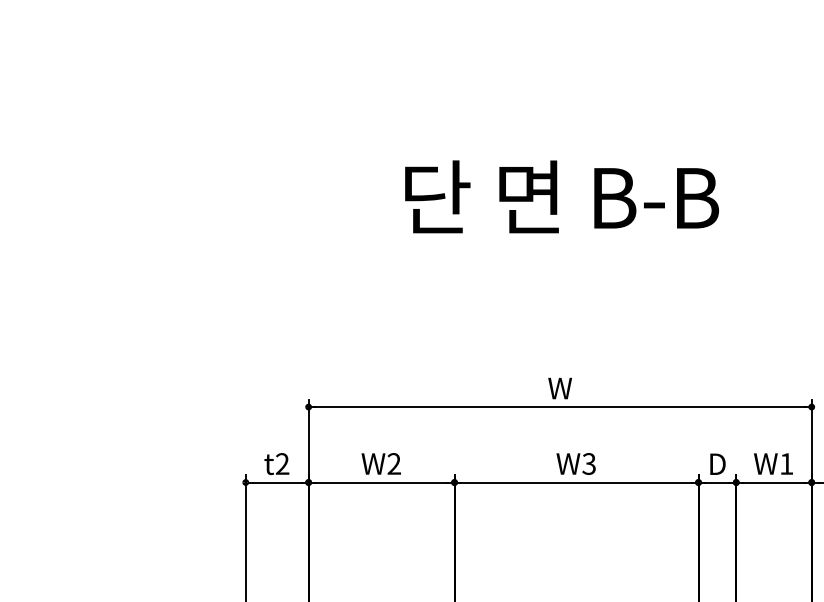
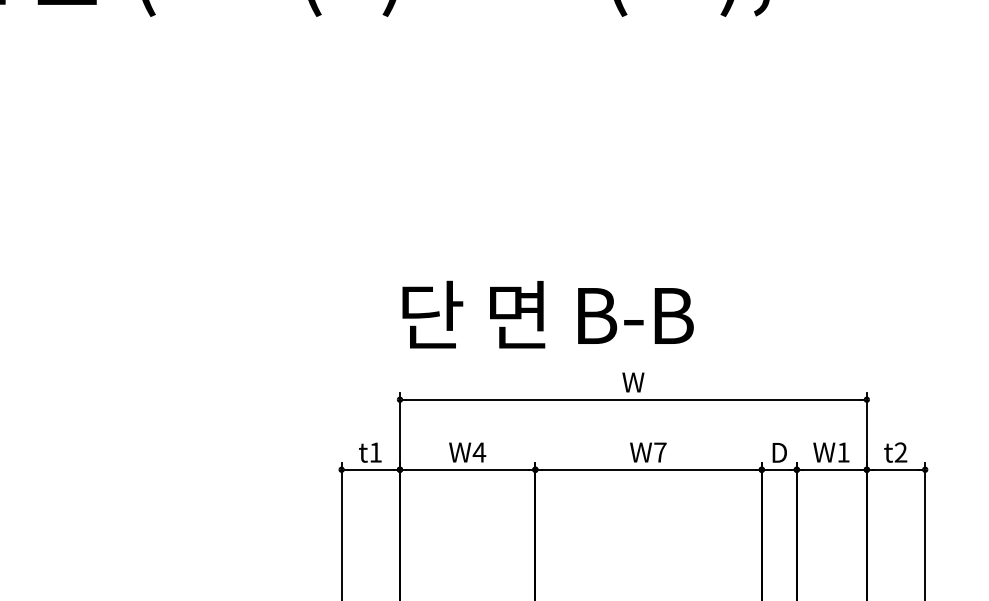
text: (561, 196) -> (547, 314), moved
text: (282, 463) -> (375, 452), t2 -> t1
text: (394, 463) -> (479, 452), W2 -> W4
text: (589, 463) -> (660, 452), W3 -> W7

